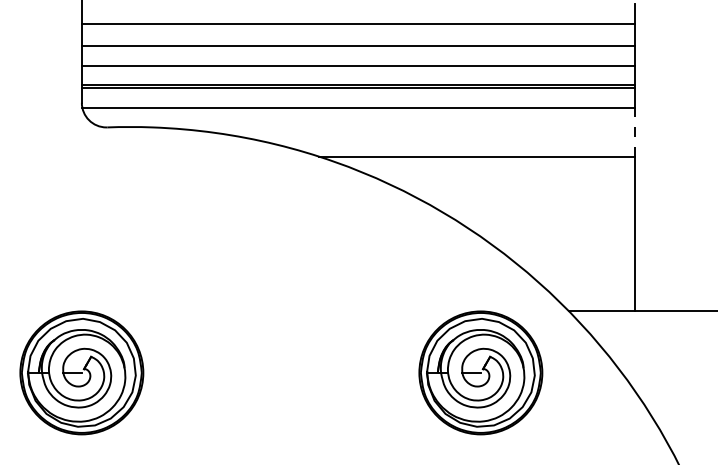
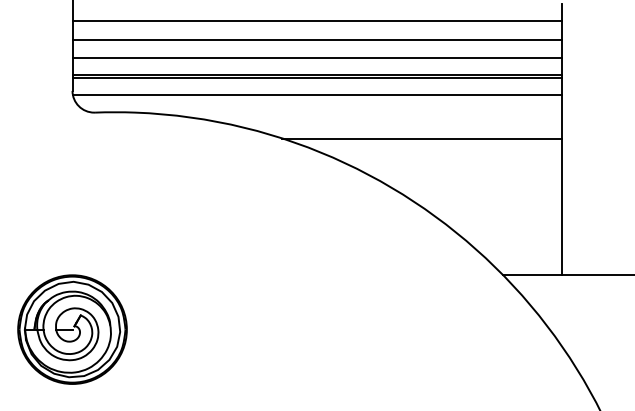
line: (635, 132) -> (561, 117), dashed -> solid
part: (480, 372) -> (424, 329), removed

